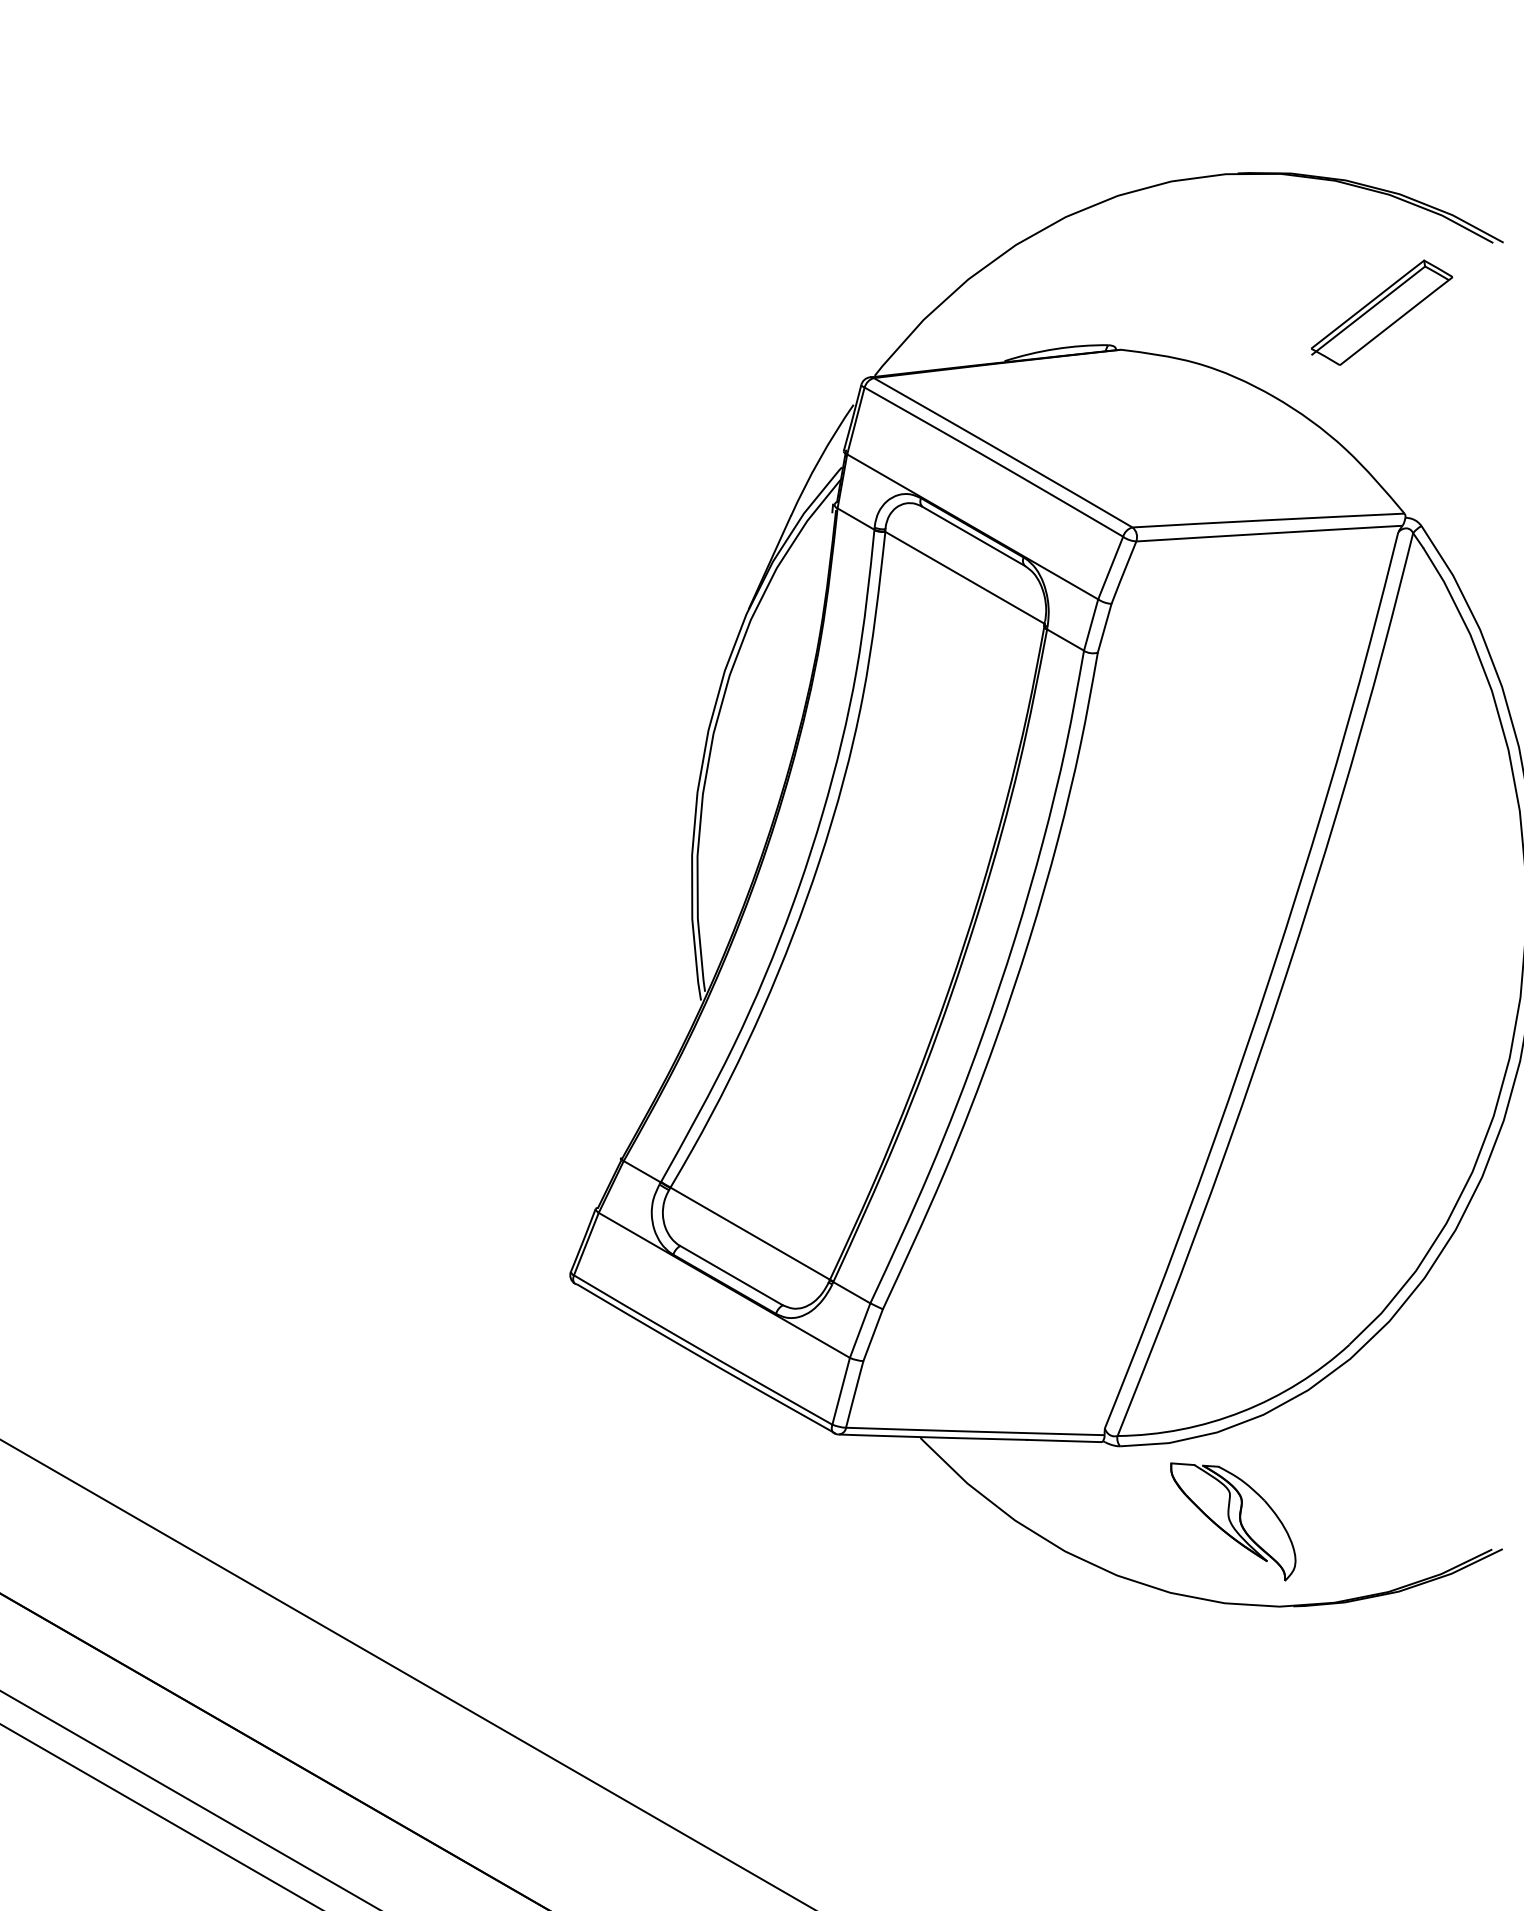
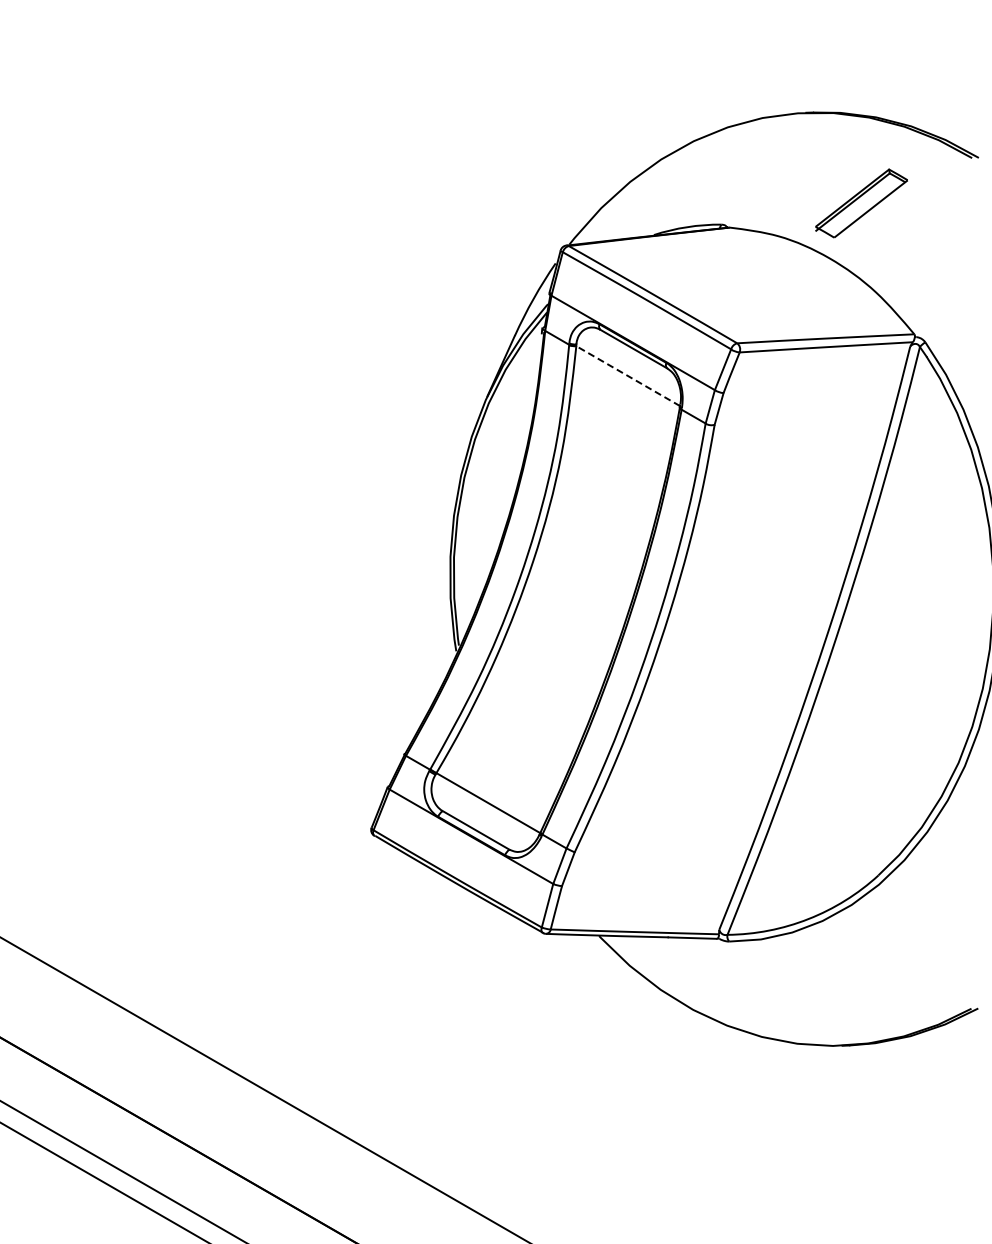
part: (1381, 312) -> (861, 203), moved
line: (965, 578) -> (628, 376), solid -> dashed
part: (1232, 1521) -> (802, 990), removed

